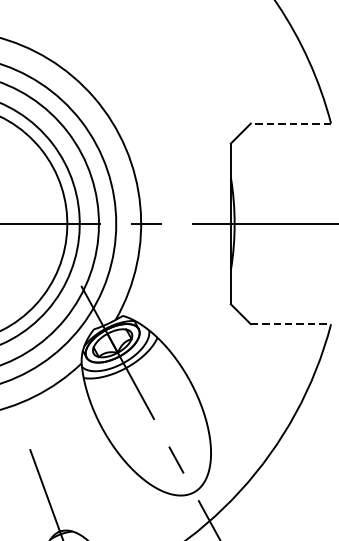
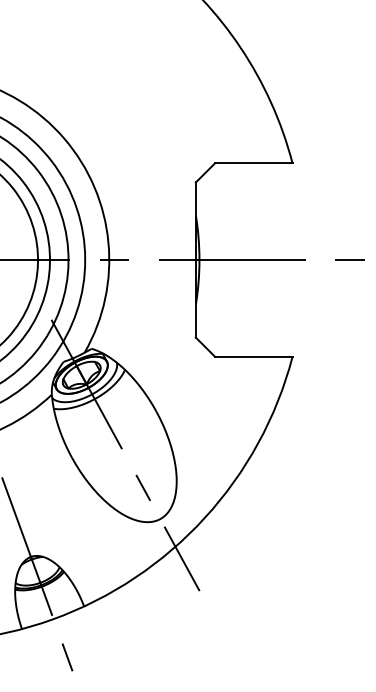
line: (290, 123) -> (253, 163), dashed -> solid
line: (290, 323) -> (253, 356), dashed -> solid

